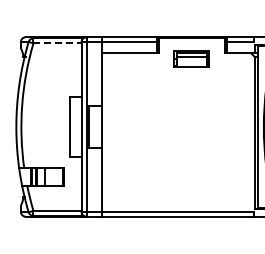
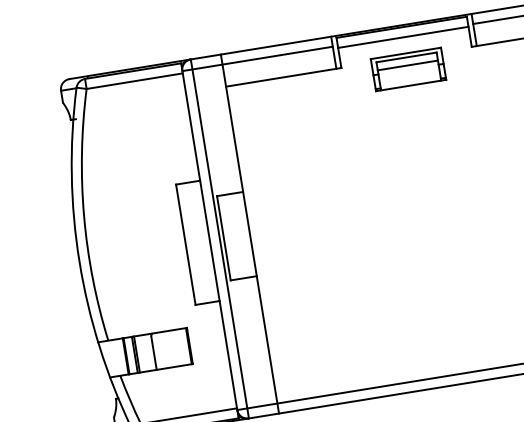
line: (58, 43) -> (136, 81), dashed -> solid
line: (191, 43) -> (402, 38), added

